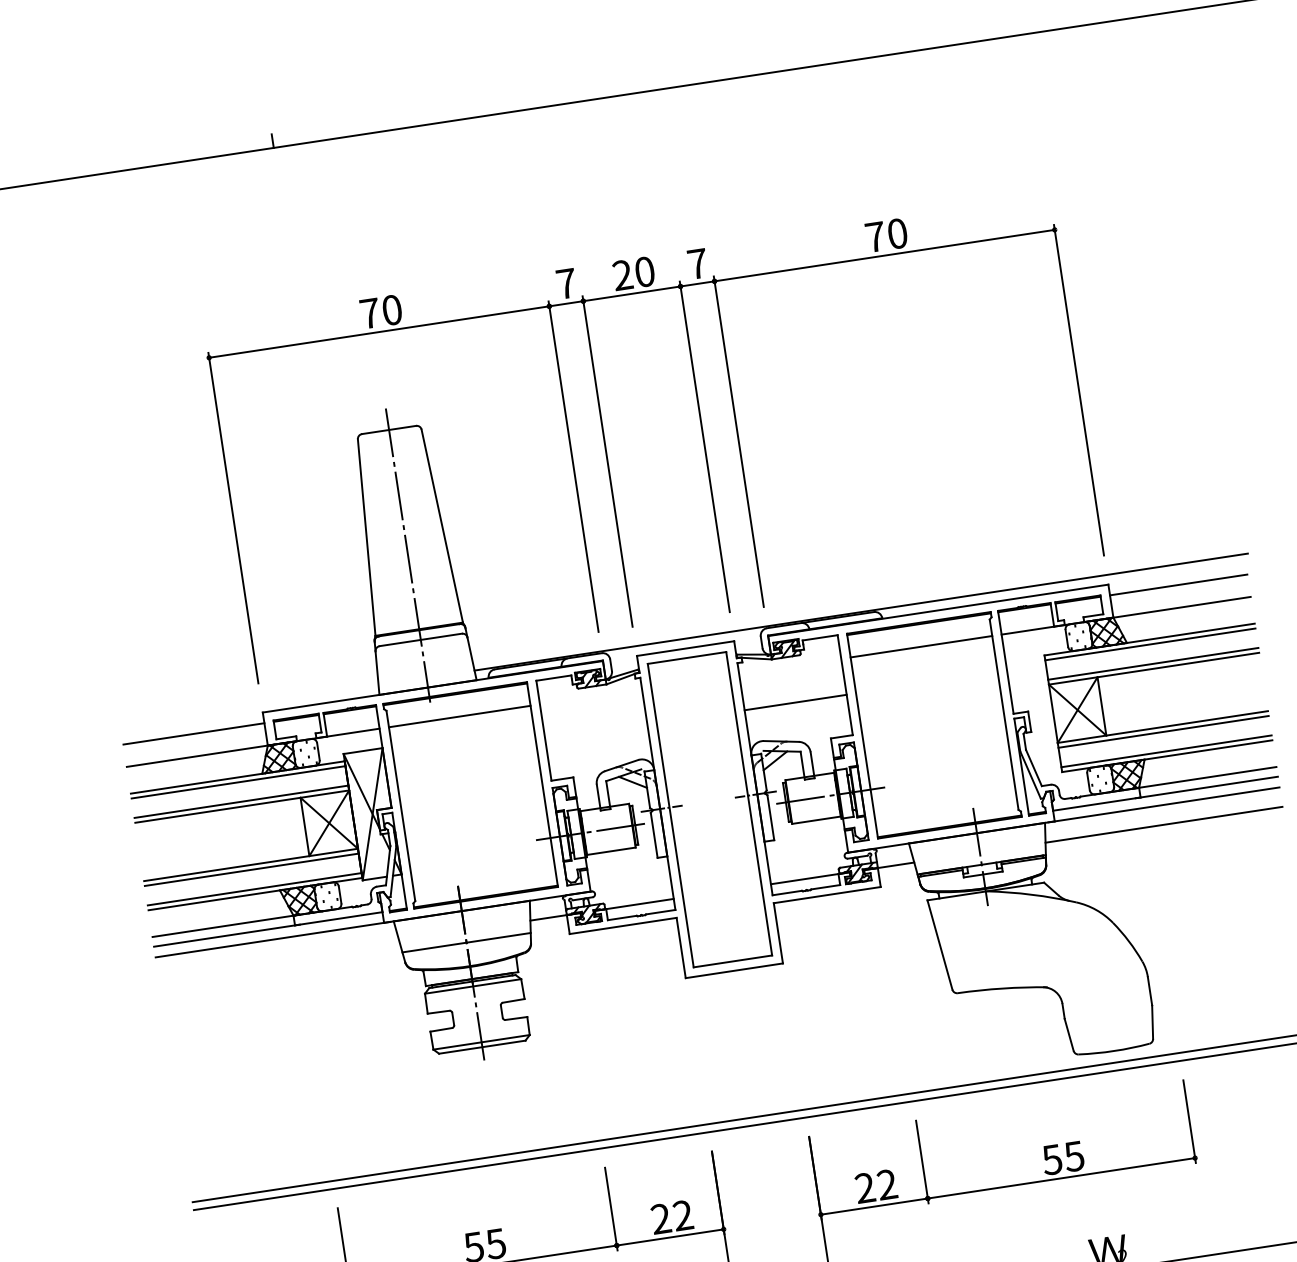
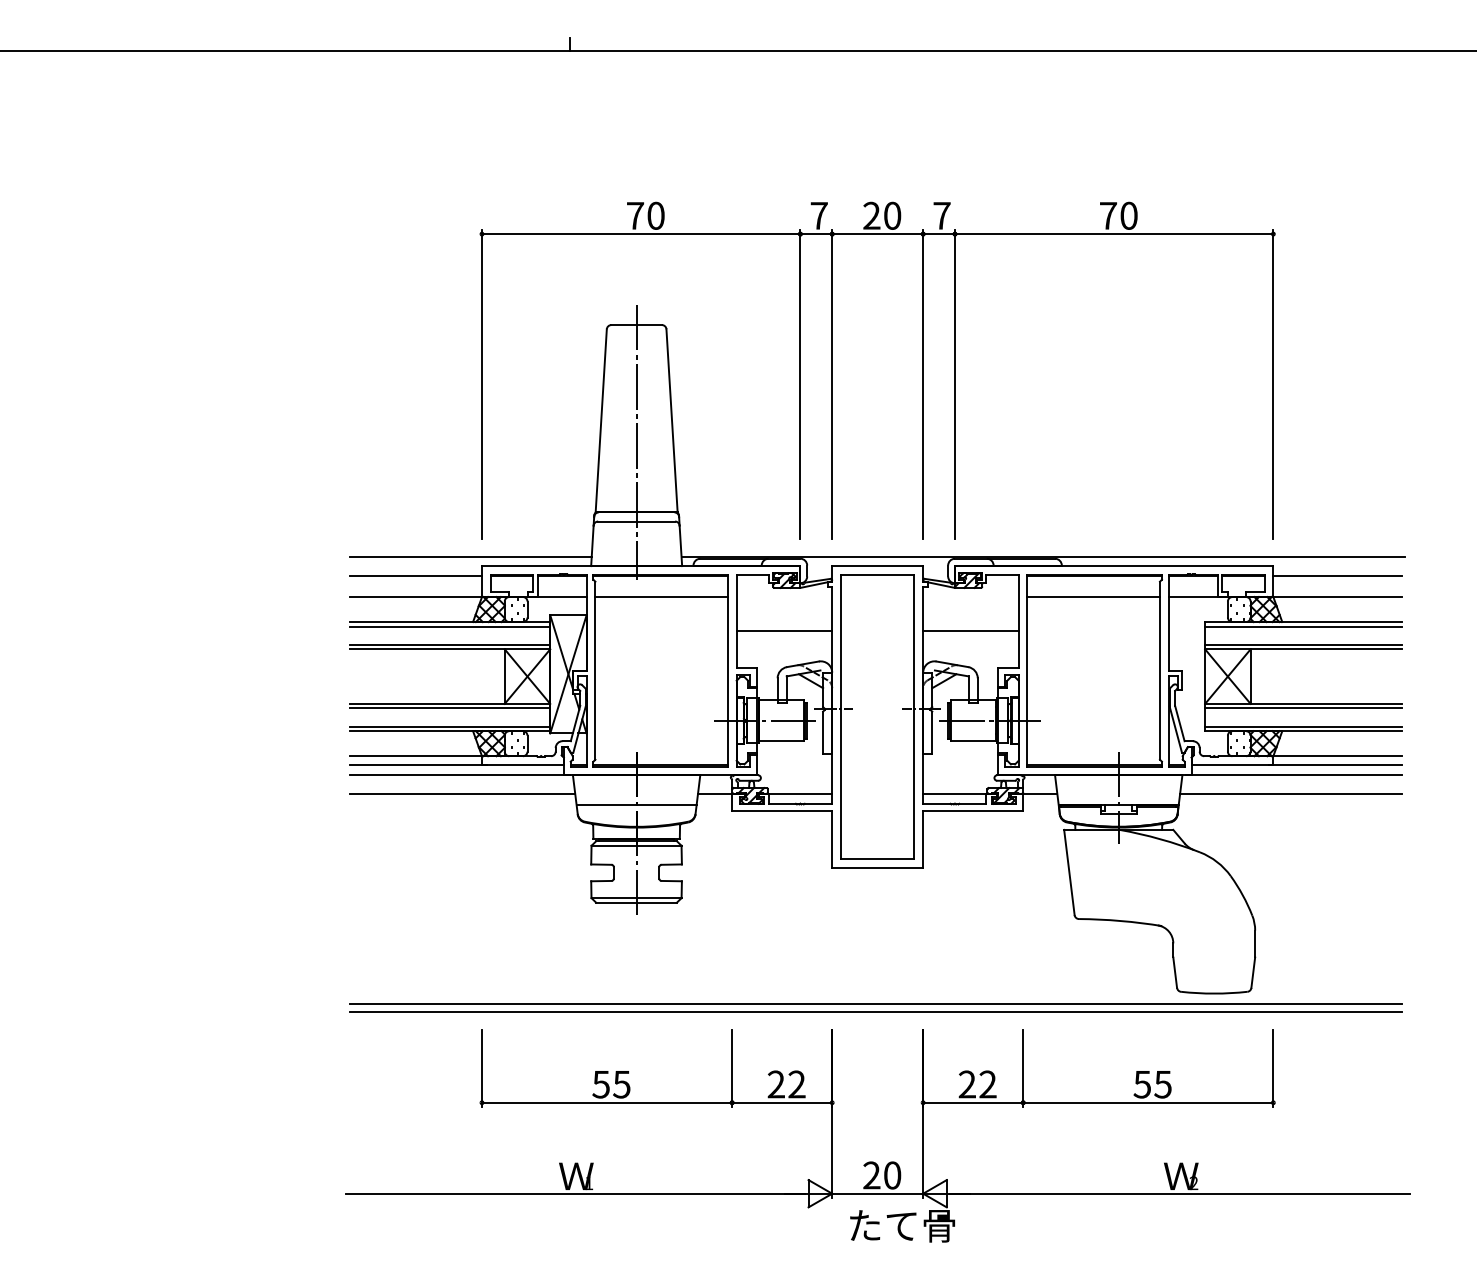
line: (249, 705) -> (470, 557), added
line: (596, 732) -> (784, 630), added
line: (278, 958) -> (462, 793), added

